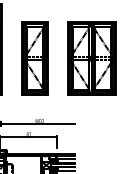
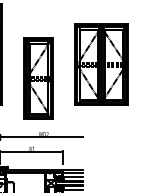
part: (34, 58) -> (38, 78), moved

